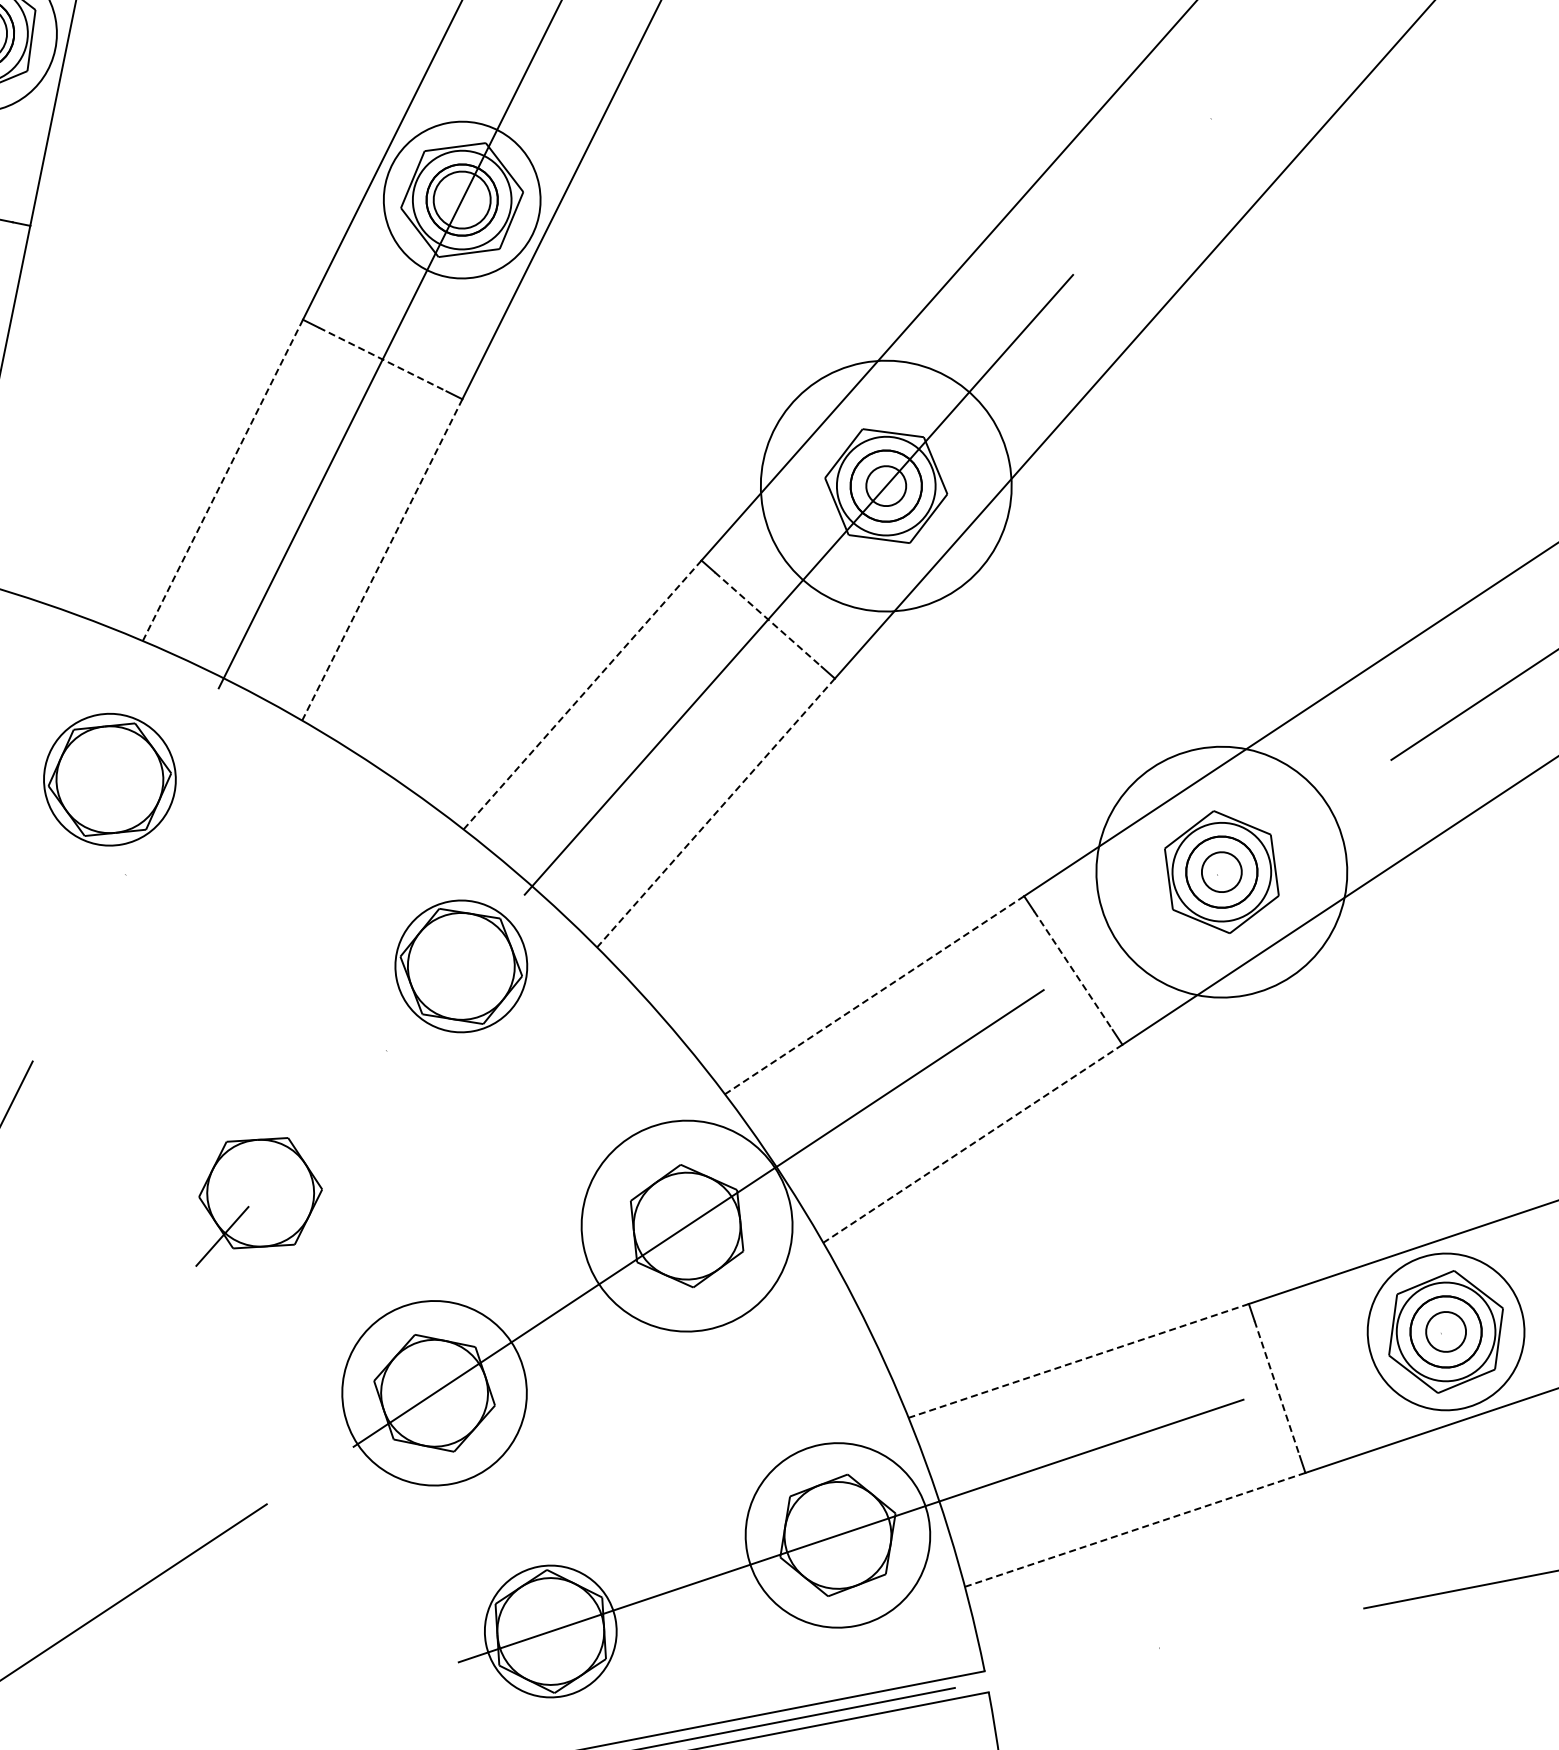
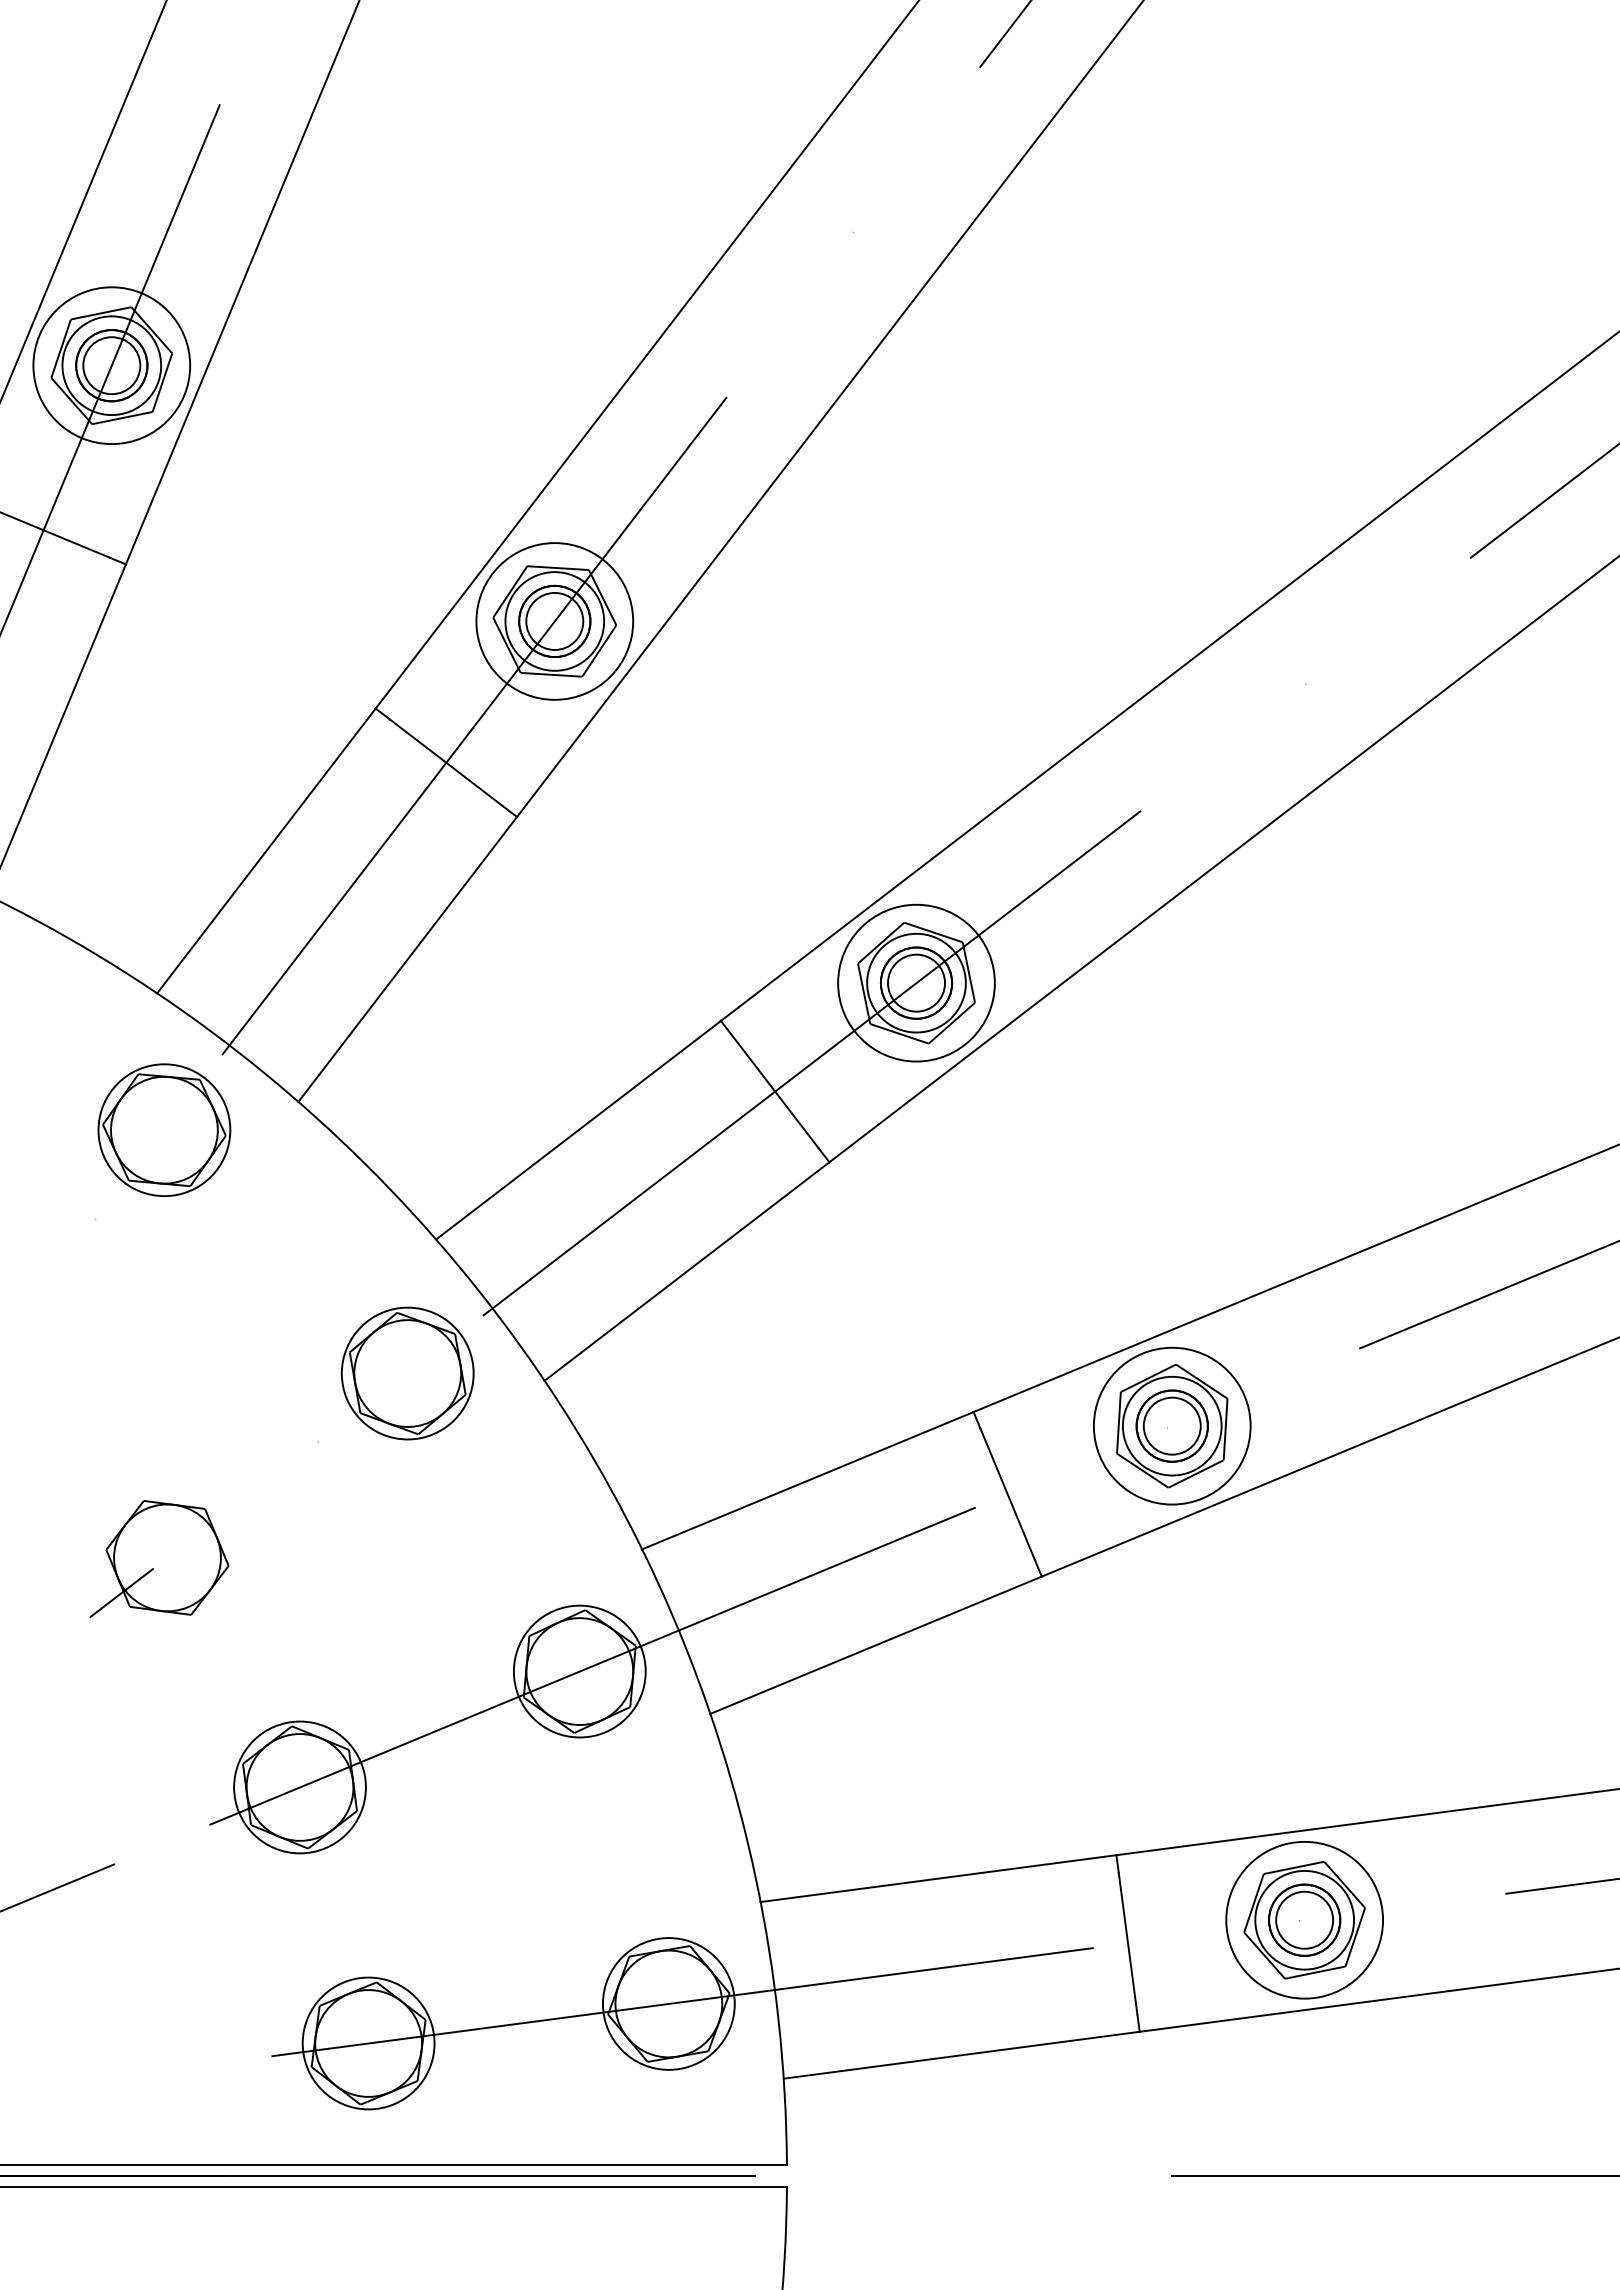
line: (382, 360) -> (446, 763), dashed -> solid
line: (223, 480) -> (266, 851), dashed -> solid
circle: (886, 485) -> (916, 982), size x0.62
circle: (886, 485) -> (916, 982), size x1.43
line: (382, 560) -> (407, 959), dashed -> solid
line: (768, 620) -> (775, 1092), dashed -> solid
line: (582, 695) -> (578, 1130), dashed -> solid
part: (109, 778) -> (164, 1129), moved
line: (715, 813) -> (686, 1271), dashed -> solid
circle: (1220, 871) -> (1171, 1425), size x0.62
circle: (1220, 871) -> (1171, 1425), size x1.43
line: (1073, 970) -> (1007, 1494), dashed -> solid
line: (874, 995) -> (807, 1480), dashed -> solid
line: (972, 1144) -> (875, 1645), dashed -> solid
circle: (686, 1226) -> (579, 1671), size x0.62
circle: (1445, 1331) -> (1304, 1919), size x1.43
line: (1078, 1360) -> (938, 1878), dashed -> solid
line: (1277, 1389) -> (1128, 1944), dashed -> solid
circle: (434, 1393) -> (299, 1787), size x0.71
line: (1135, 1530) -> (961, 2055), dashed -> solid
circle: (837, 1535) -> (668, 2003), size x0.71

